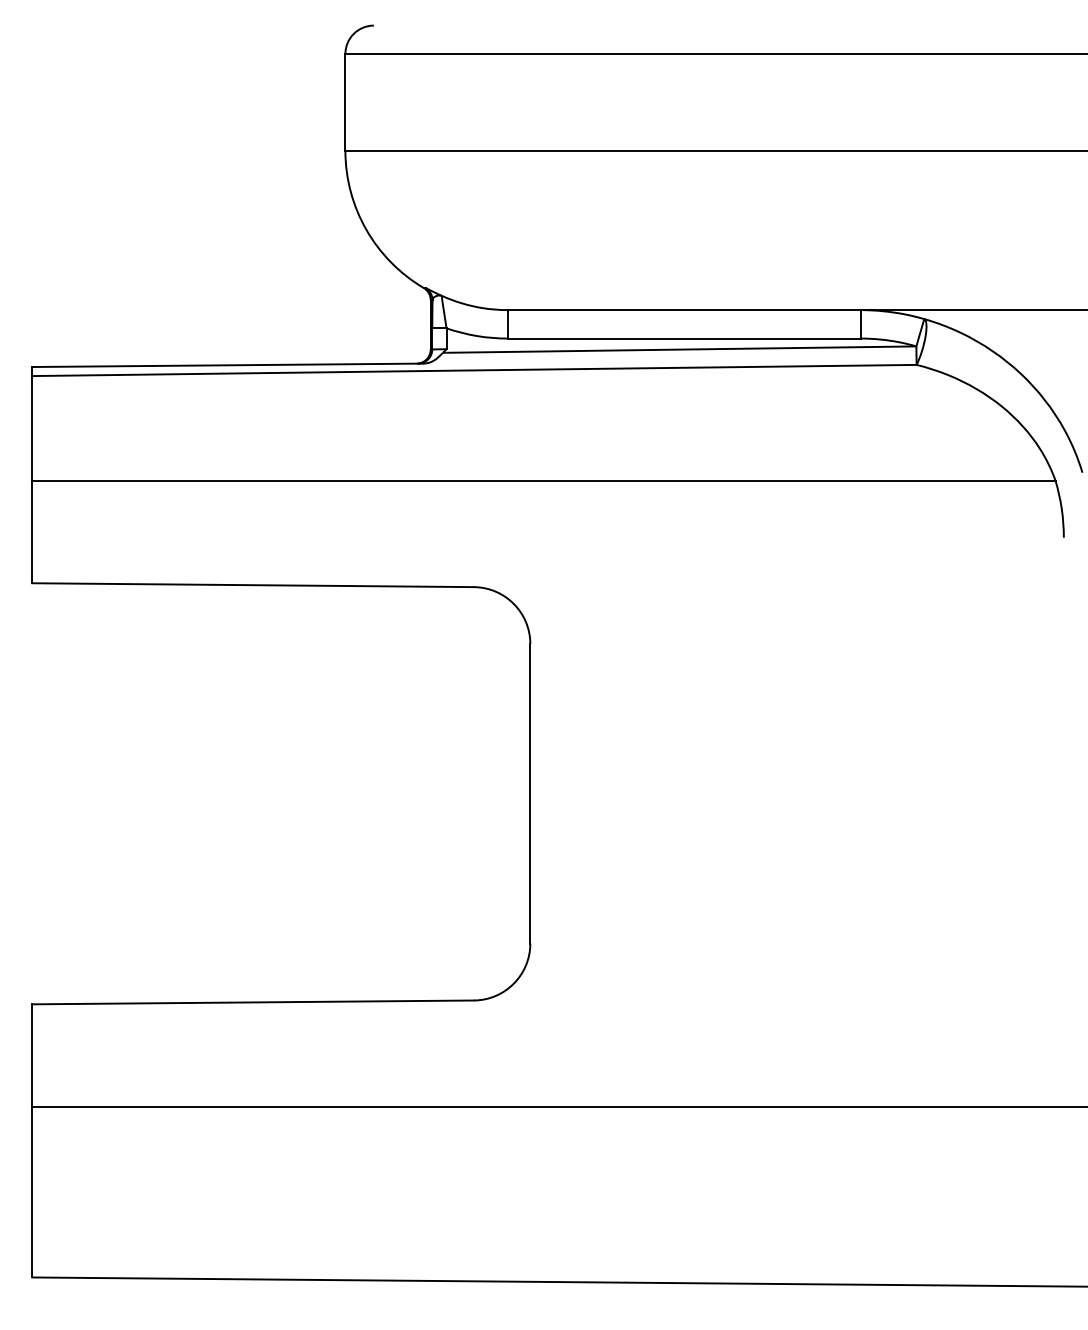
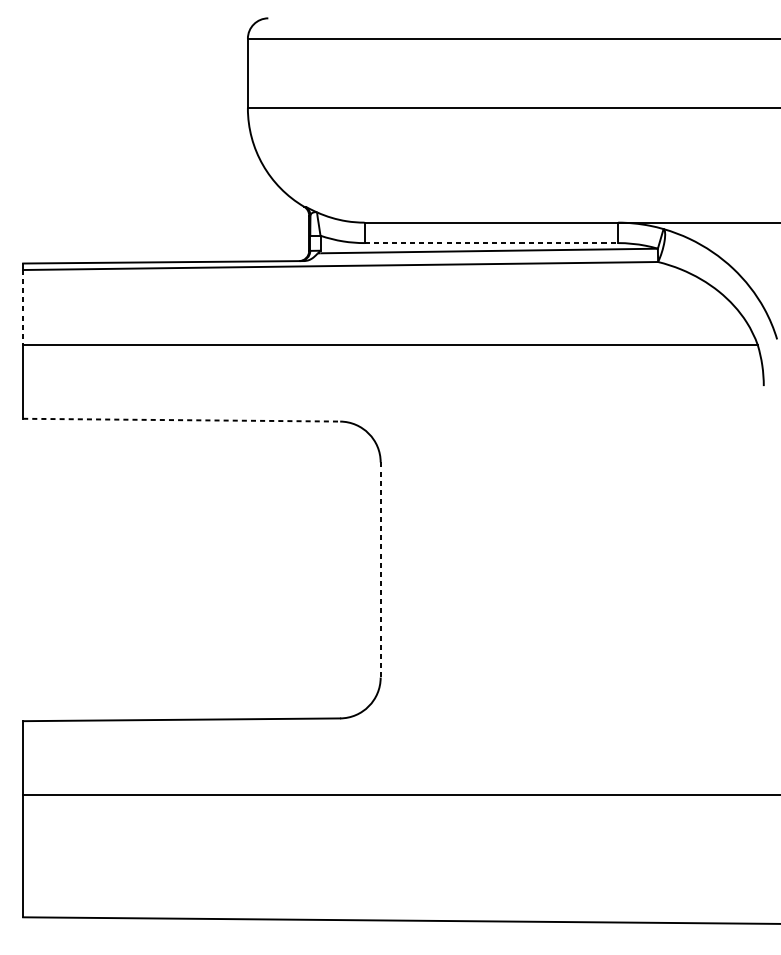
line: (684, 338) -> (491, 243), solid -> dashed
line: (32, 428) -> (23, 307), solid -> dashed
line: (253, 585) -> (181, 420), solid -> dashed
line: (530, 793) -> (380, 569), solid -> dashed

